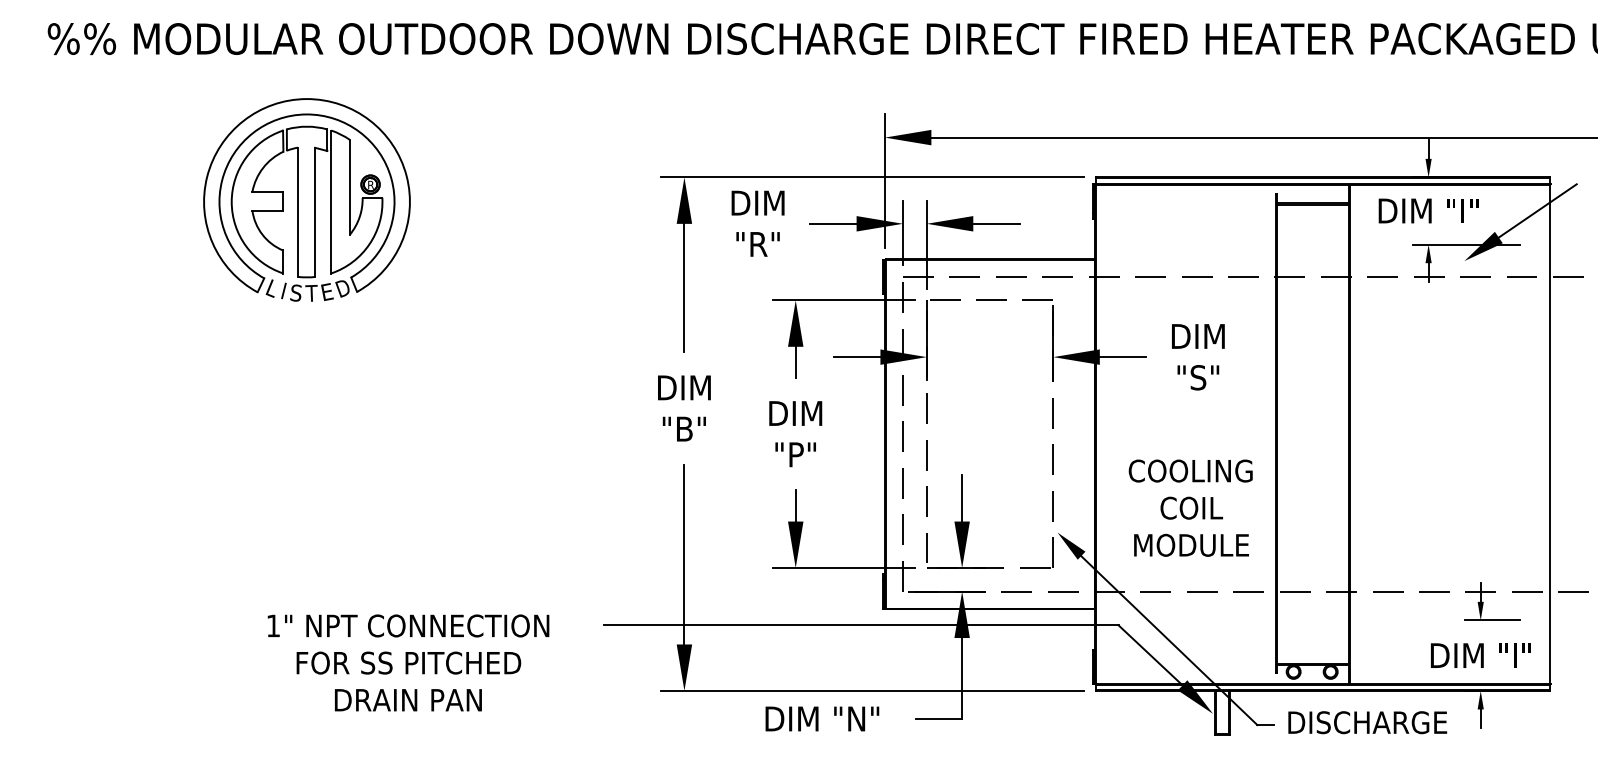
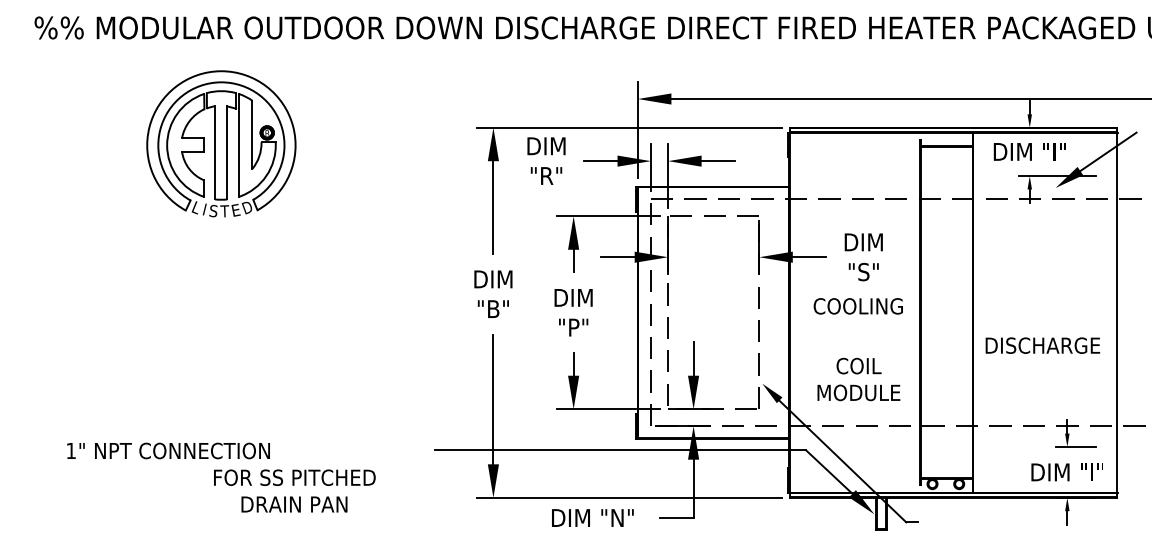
text: (1189, 471) -> (857, 306), moved
text: (408, 625) -> (168, 450), moved
text: (1367, 722) -> (1042, 345), moved

